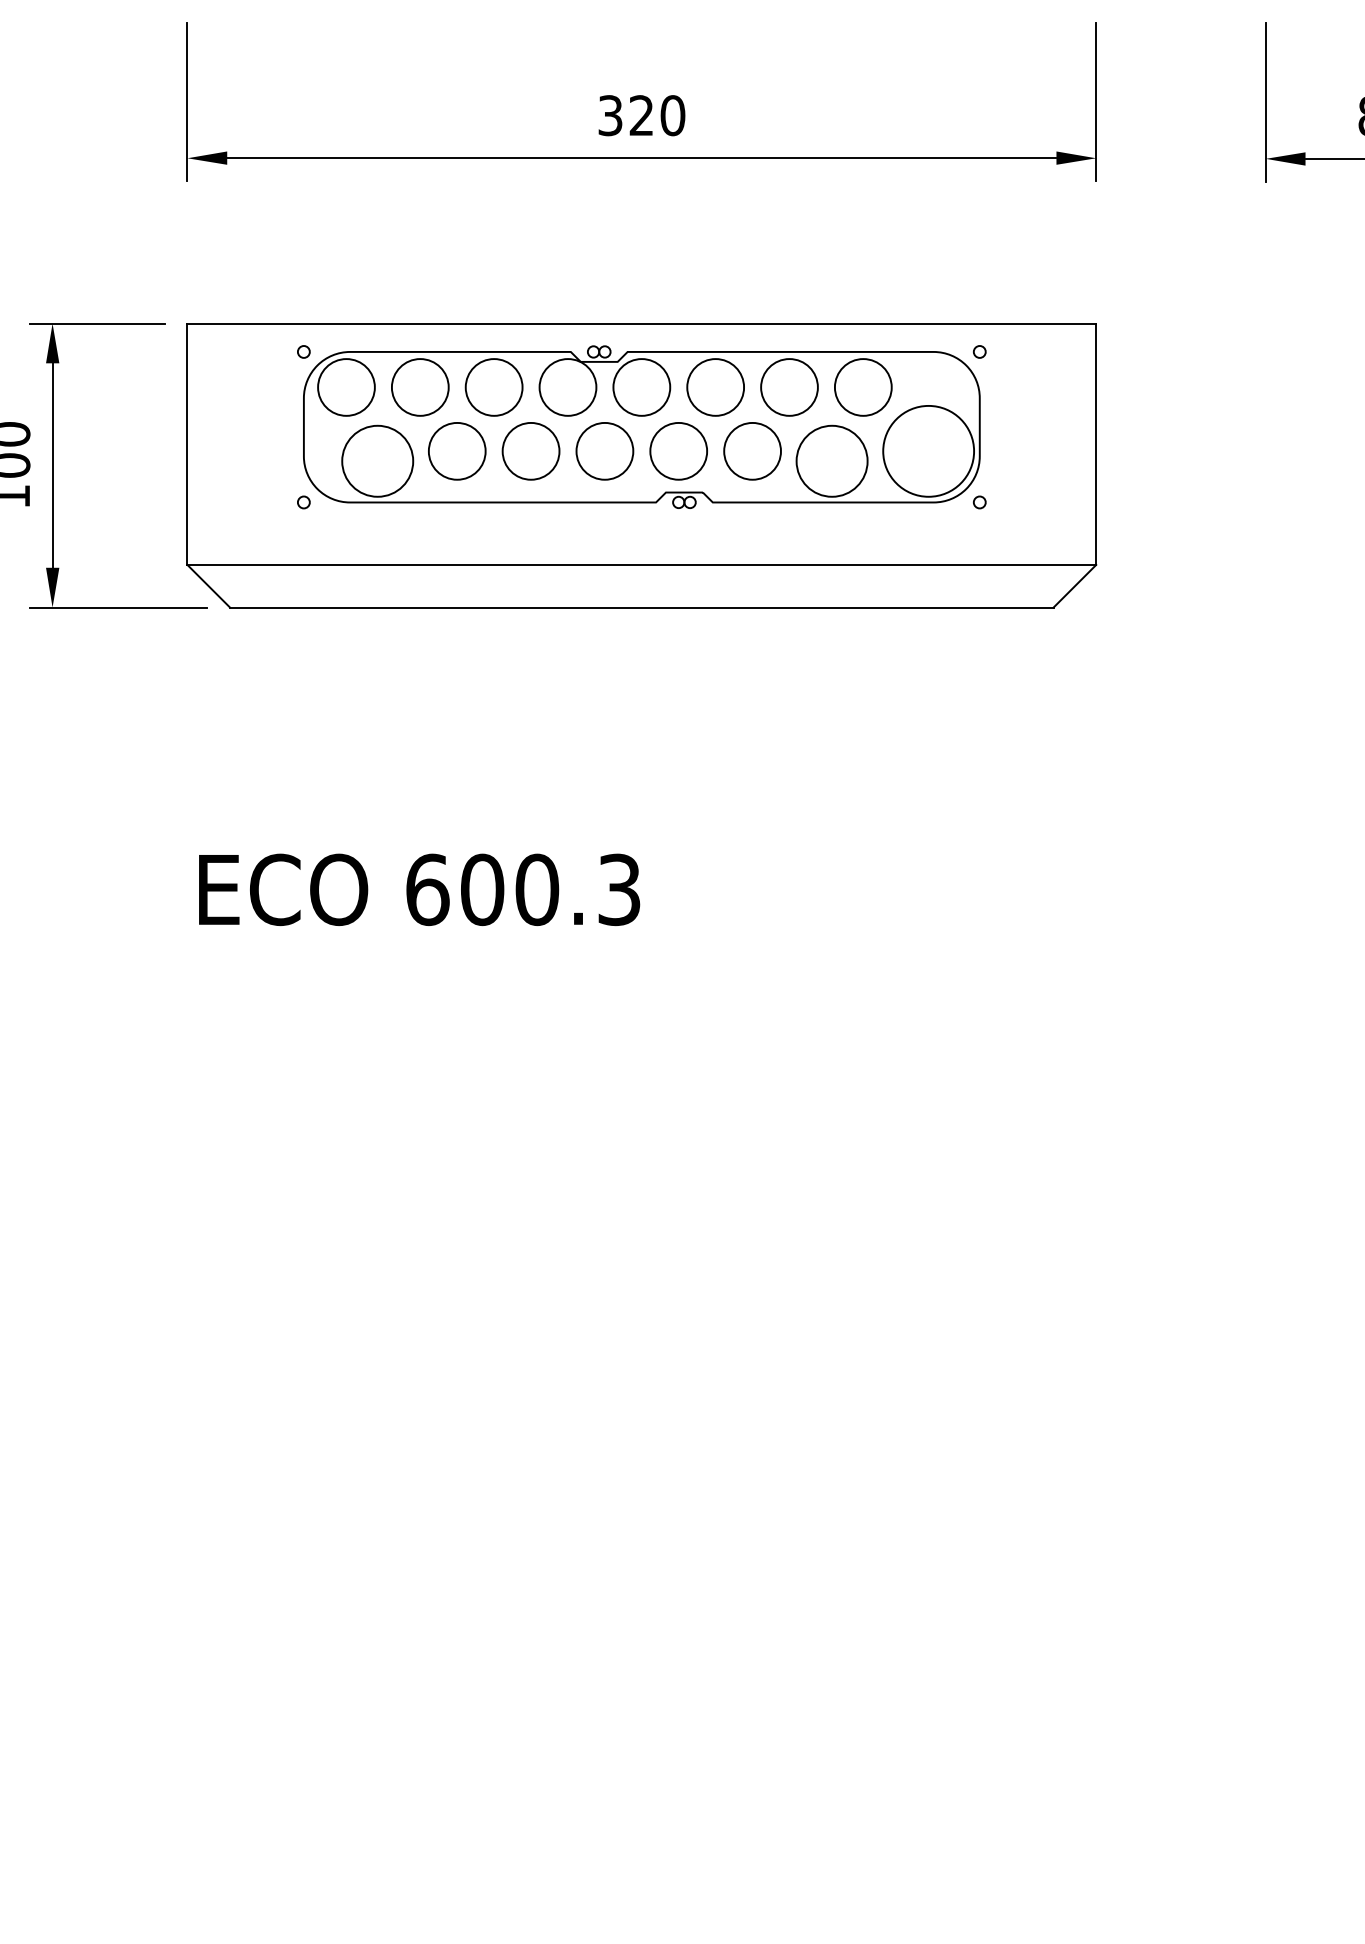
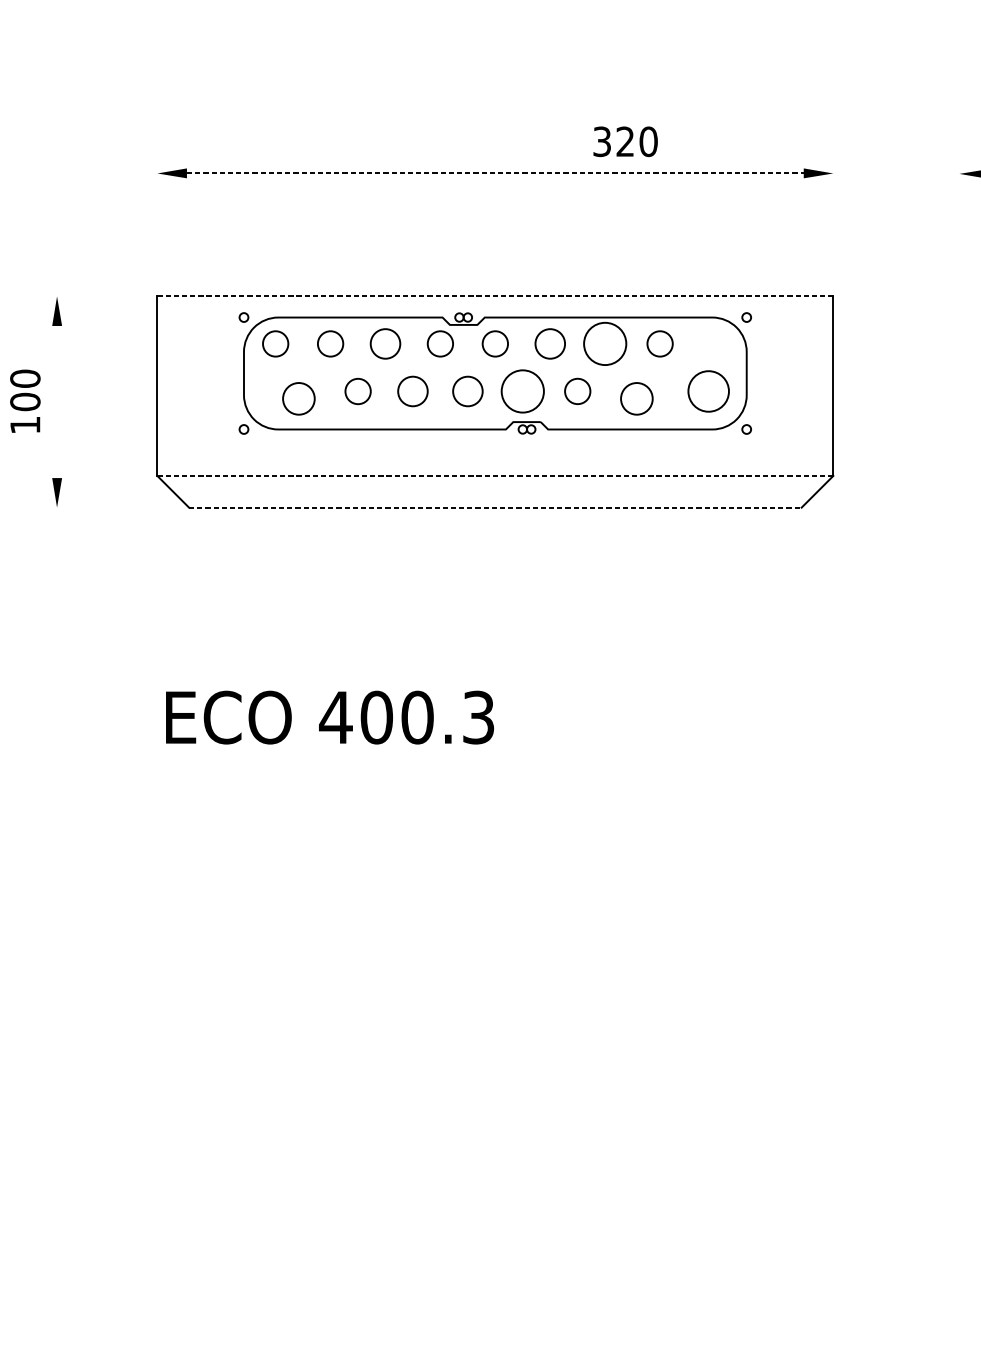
line: (187, 101) -> (157, 131), removed
line: (1096, 101) -> (833, 131), removed
line: (1265, 101) -> (959, 131), removed
text: (641, 115) -> (625, 141), moved
line: (641, 158) -> (495, 173), solid -> dashed
line: (96, 323) -> (89, 296), removed
line: (642, 323) -> (495, 296), solid -> dashed
circle: (346, 387) -> (275, 343), size x0.6
circle: (419, 387) -> (329, 343), size x0.6
circle: (493, 387) -> (385, 343), size x0.7
circle: (567, 387) -> (440, 343), size x0.6
circle: (641, 387) -> (495, 343), size x0.6
circle: (715, 387) -> (550, 343), size x0.7
circle: (862, 387) -> (659, 343), size x0.6
circle: (752, 450) -> (577, 390), size x0.6
circle: (928, 450) -> (708, 390), size x0.6
circle: (457, 451) -> (358, 391), size x0.6
circle: (530, 451) -> (412, 391), size x0.7
circle: (604, 451) -> (467, 391), size x0.7
circle: (377, 460) -> (298, 398), size x0.6
circle: (831, 460) -> (636, 398), size x0.6
line: (52, 465) -> (57, 401), removed
line: (642, 564) -> (495, 475), solid -> dashed
line: (118, 607) -> (106, 507), removed
line: (641, 607) -> (495, 507), solid -> dashed
text: (427, 889) -> (335, 717), 600.3 -> 400.3

